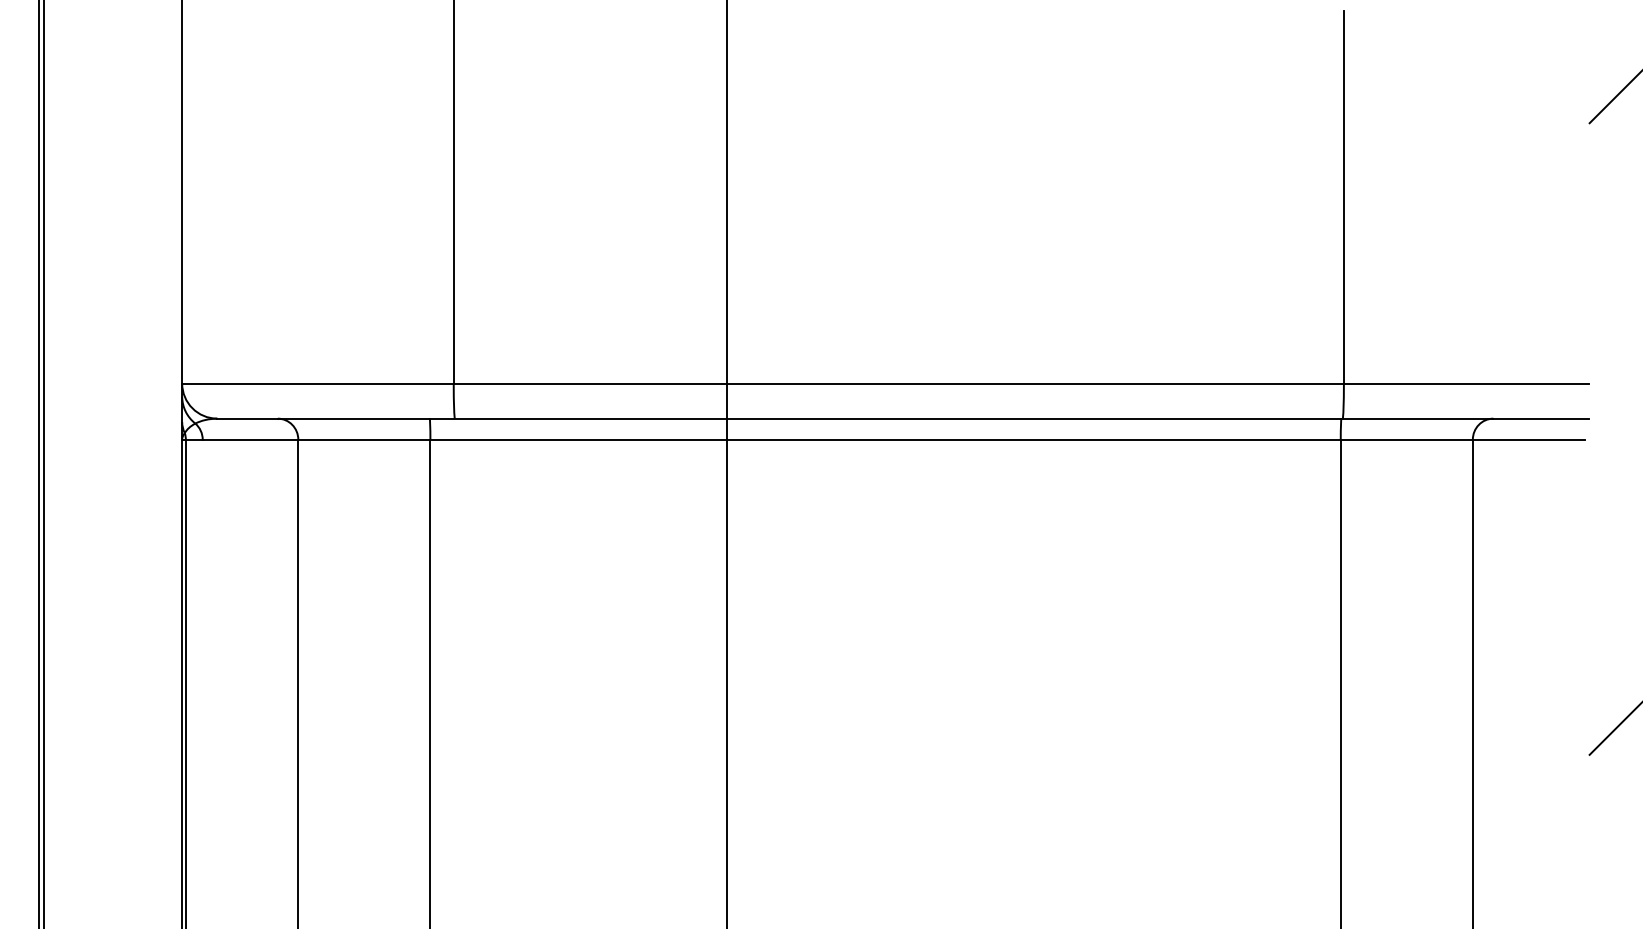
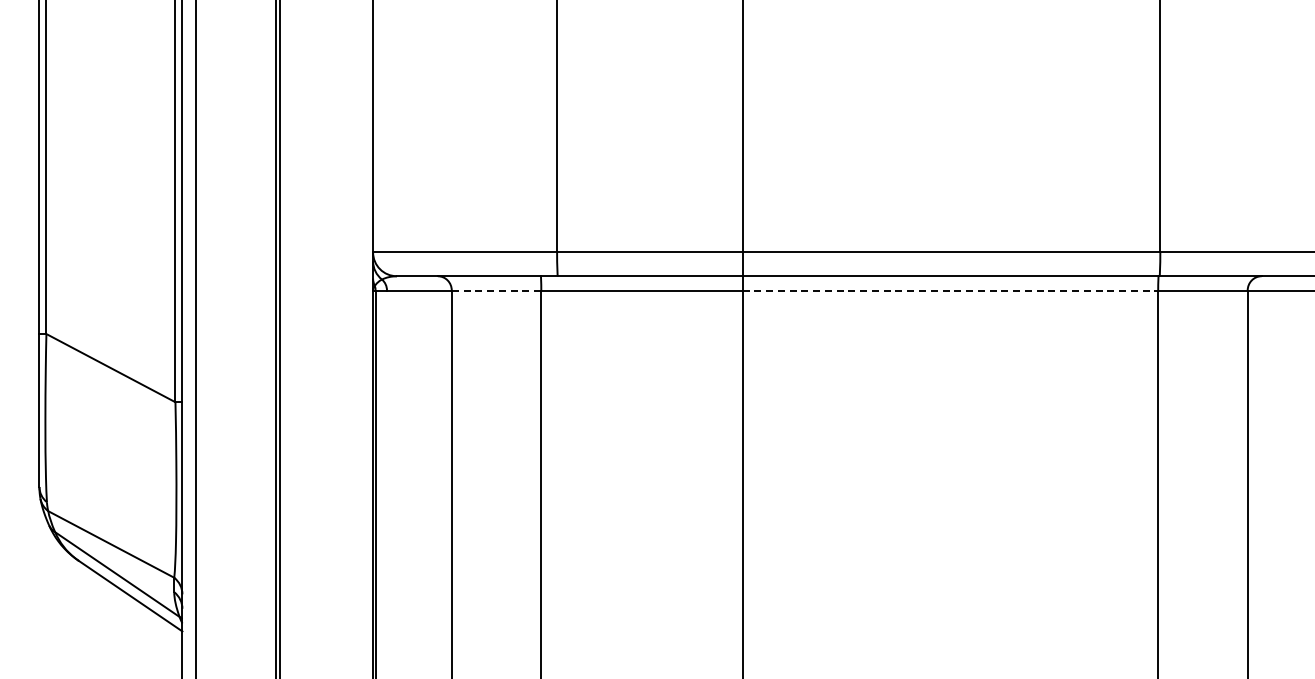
line: (364, 439) -> (496, 290), solid -> dashed
line: (1034, 439) -> (950, 290), solid -> dashed

